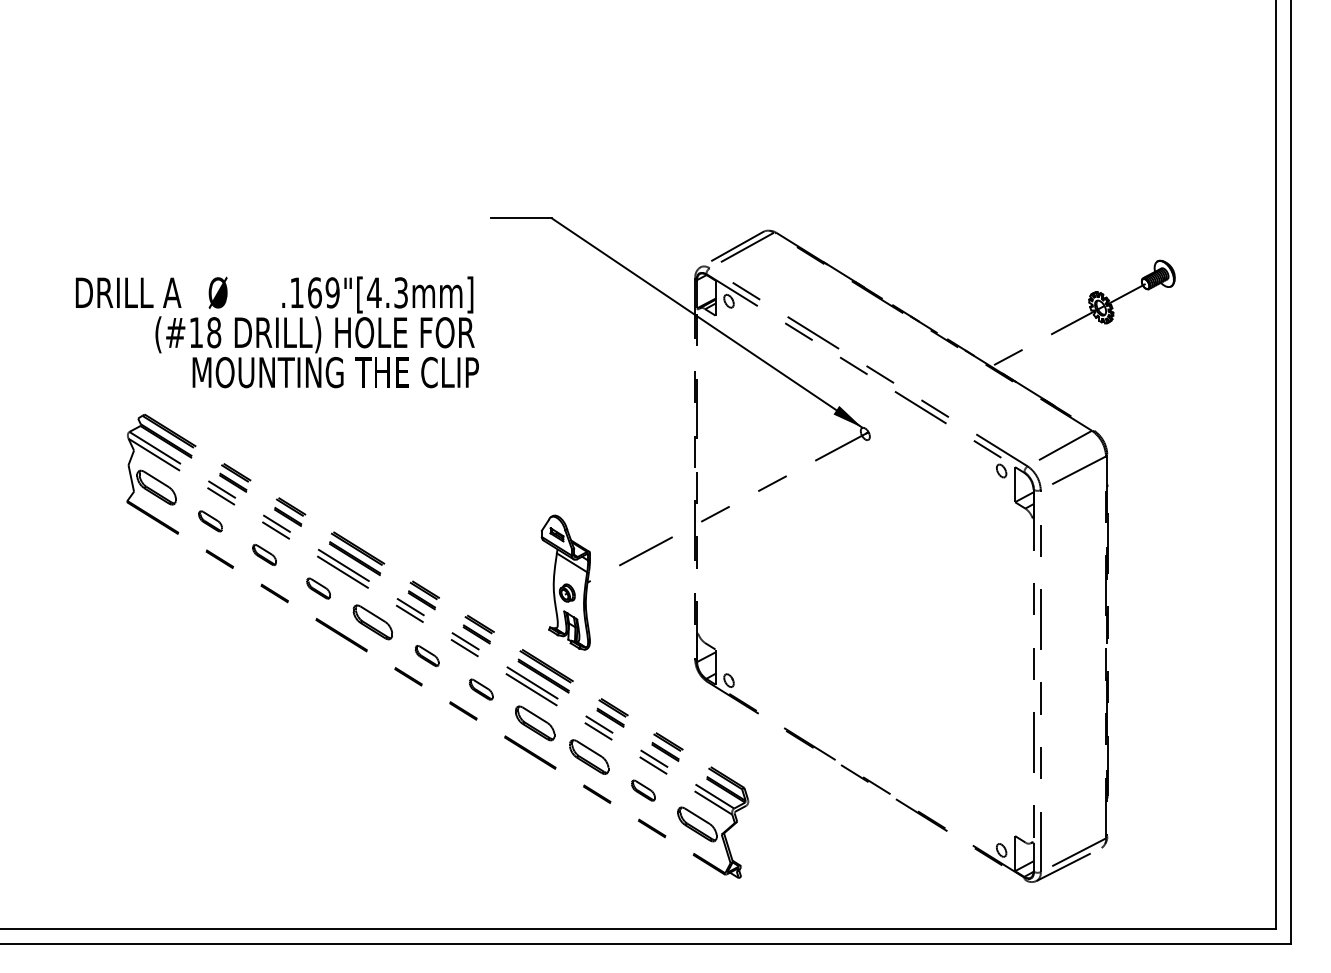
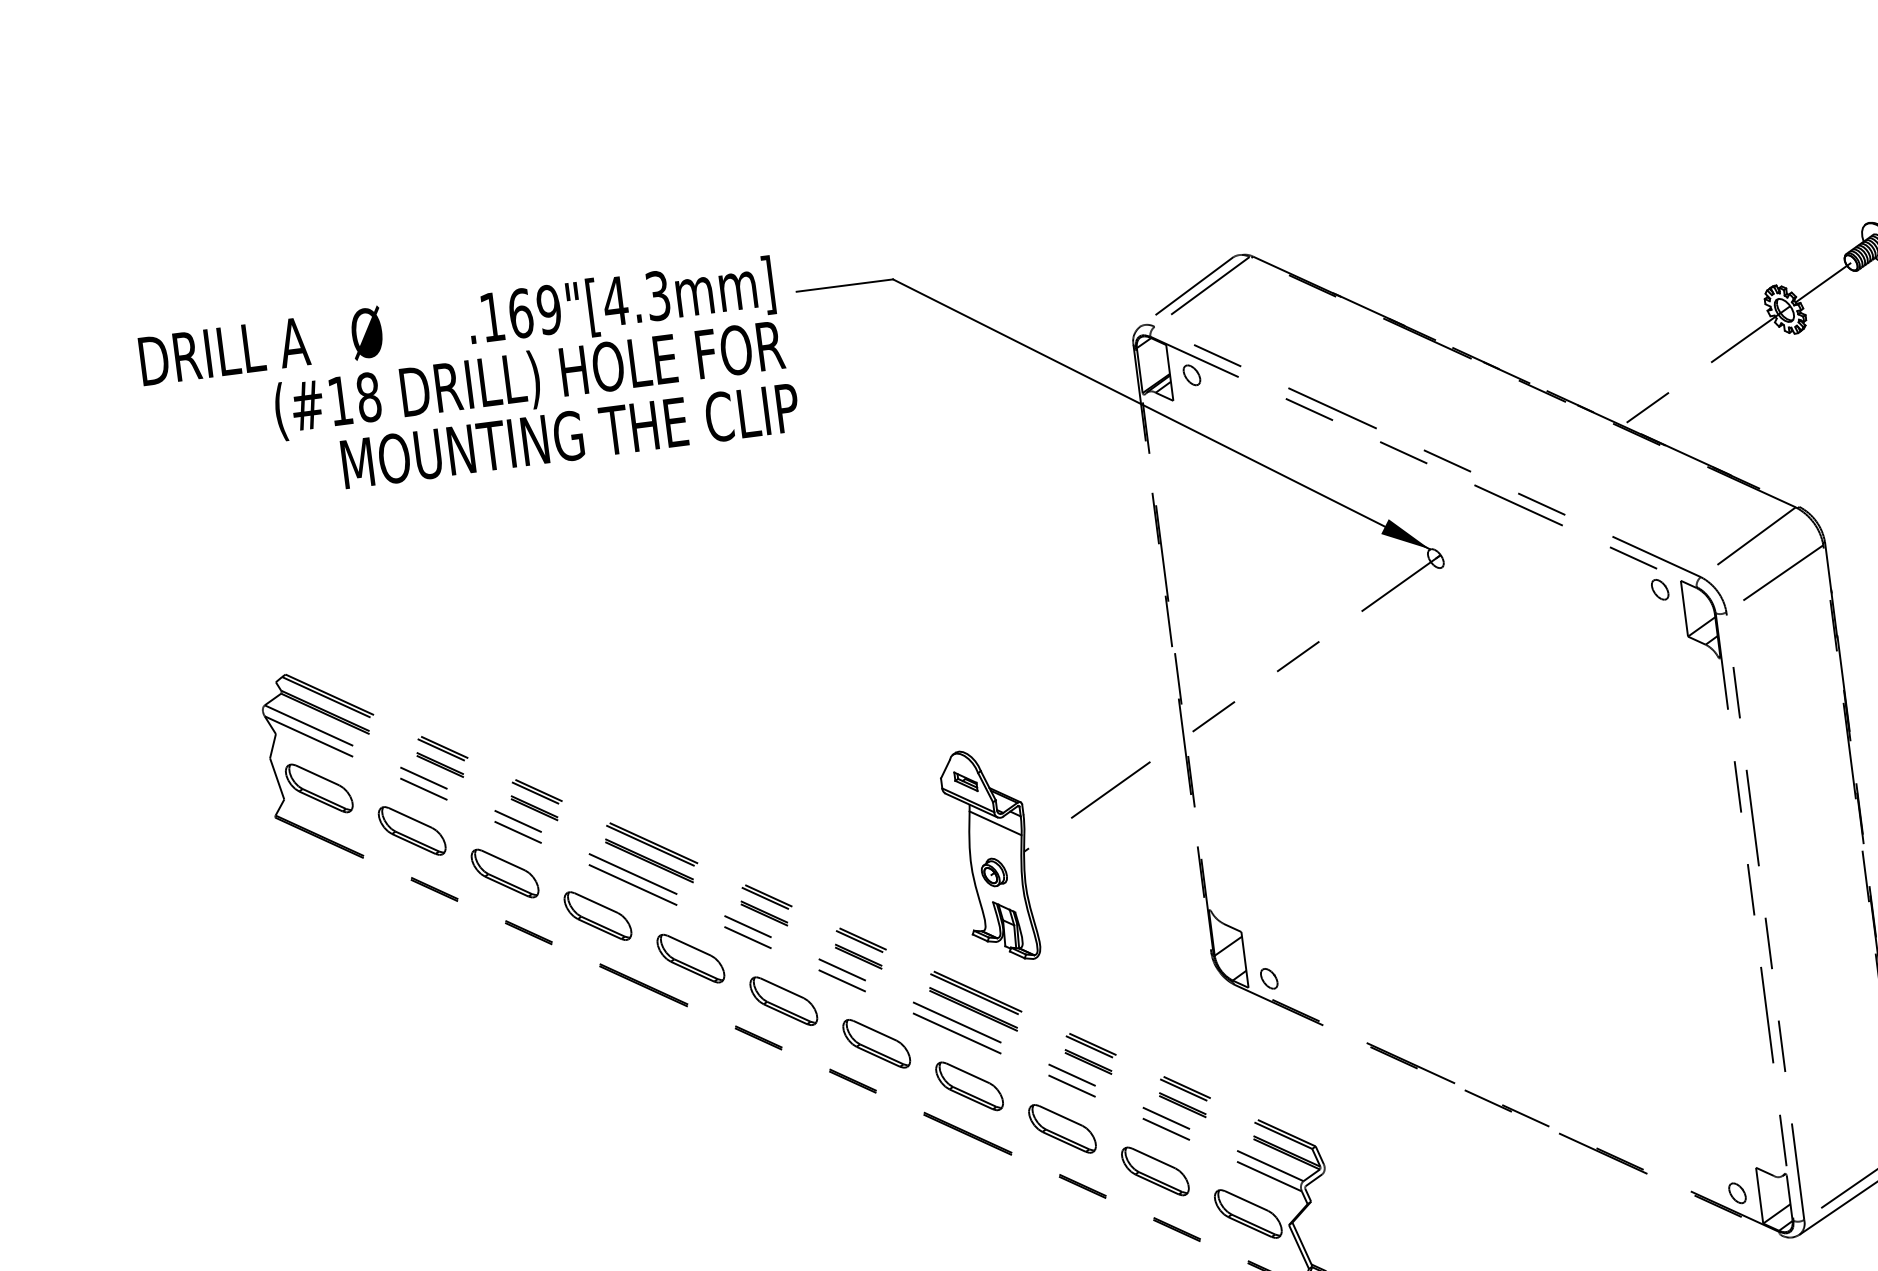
text: (276, 332) -> (467, 384), moved
part: (210, 521) -> (411, 831), size x1.67
part: (264, 554) -> (504, 872), size x1.67
part: (318, 588) -> (597, 915), size x1.67
part: (427, 655) -> (784, 1000), size x1.67
part: (481, 689) -> (877, 1043), size x1.67
part: (643, 790) -> (1155, 1170), size x1.67

